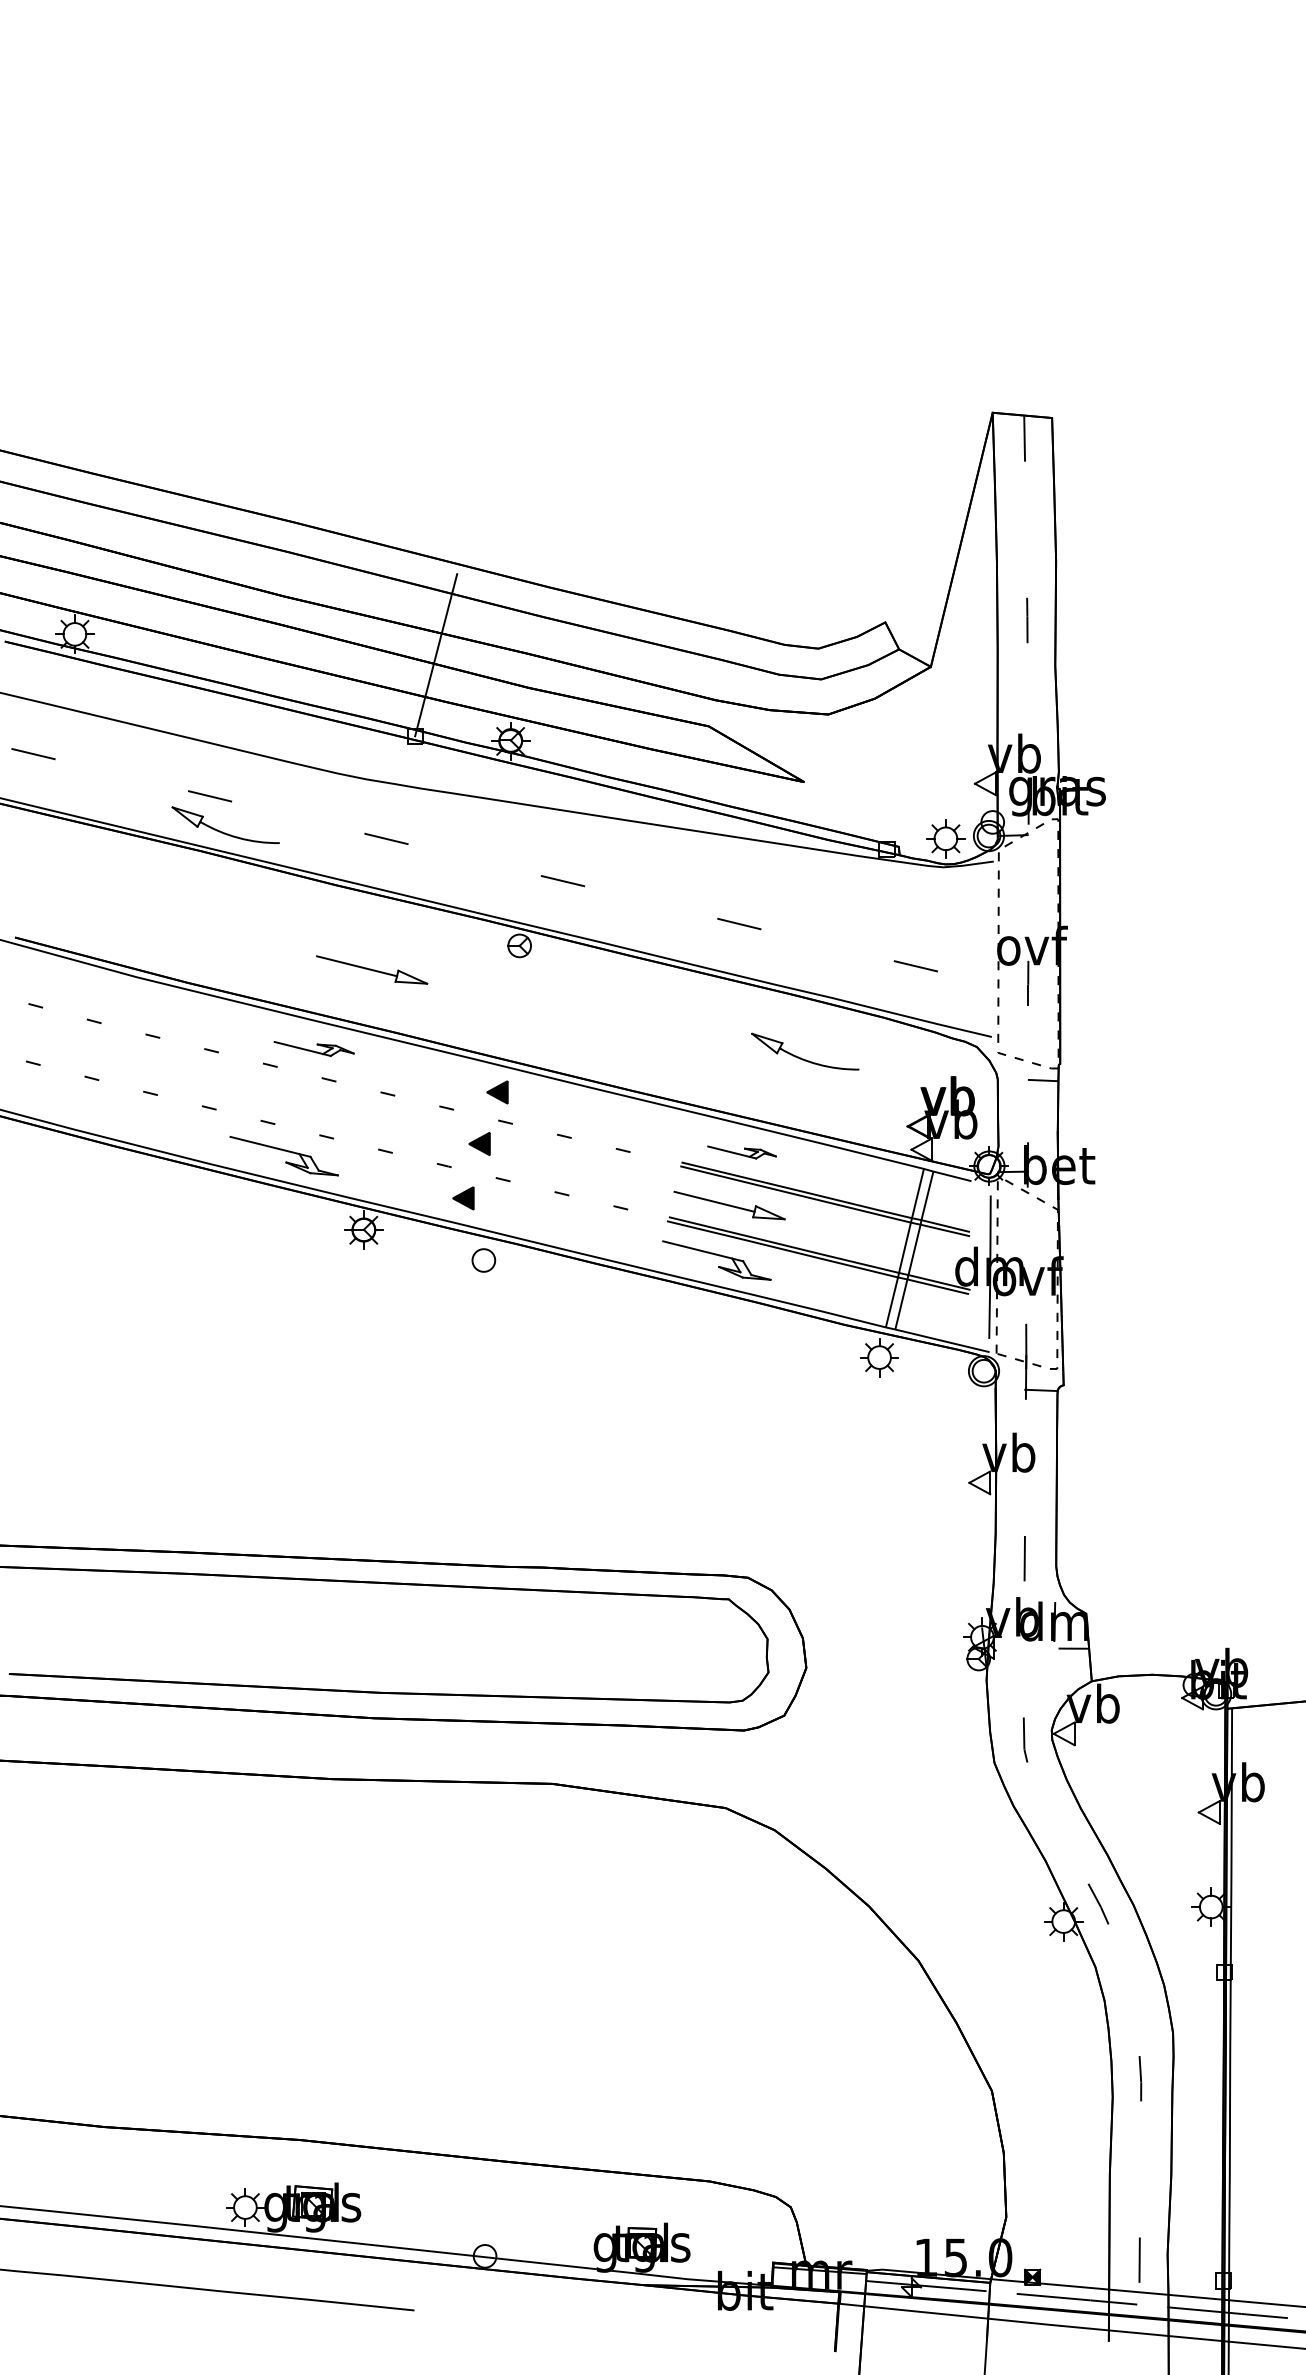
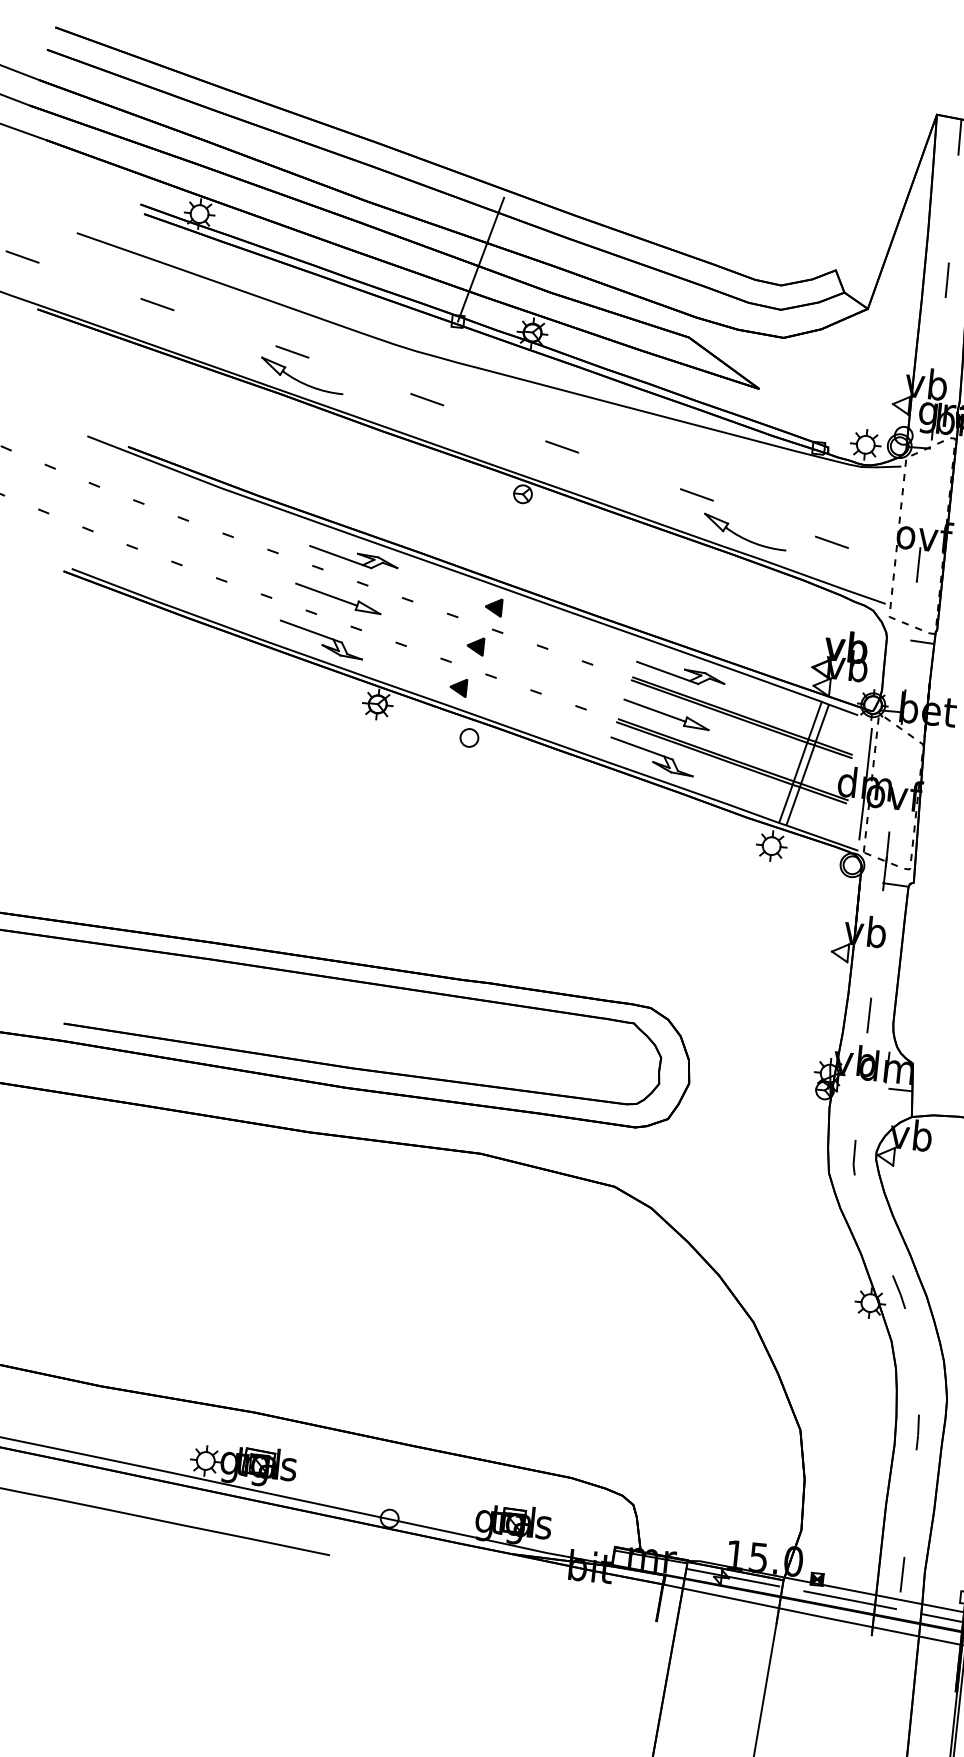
part: (372, 969) -> (338, 598), moved
part: (313, 1048) -> (353, 558), size x1.43
part: (801, 1057) -> (741, 536), moved
part: (741, 1152) -> (680, 674), size x1.67

